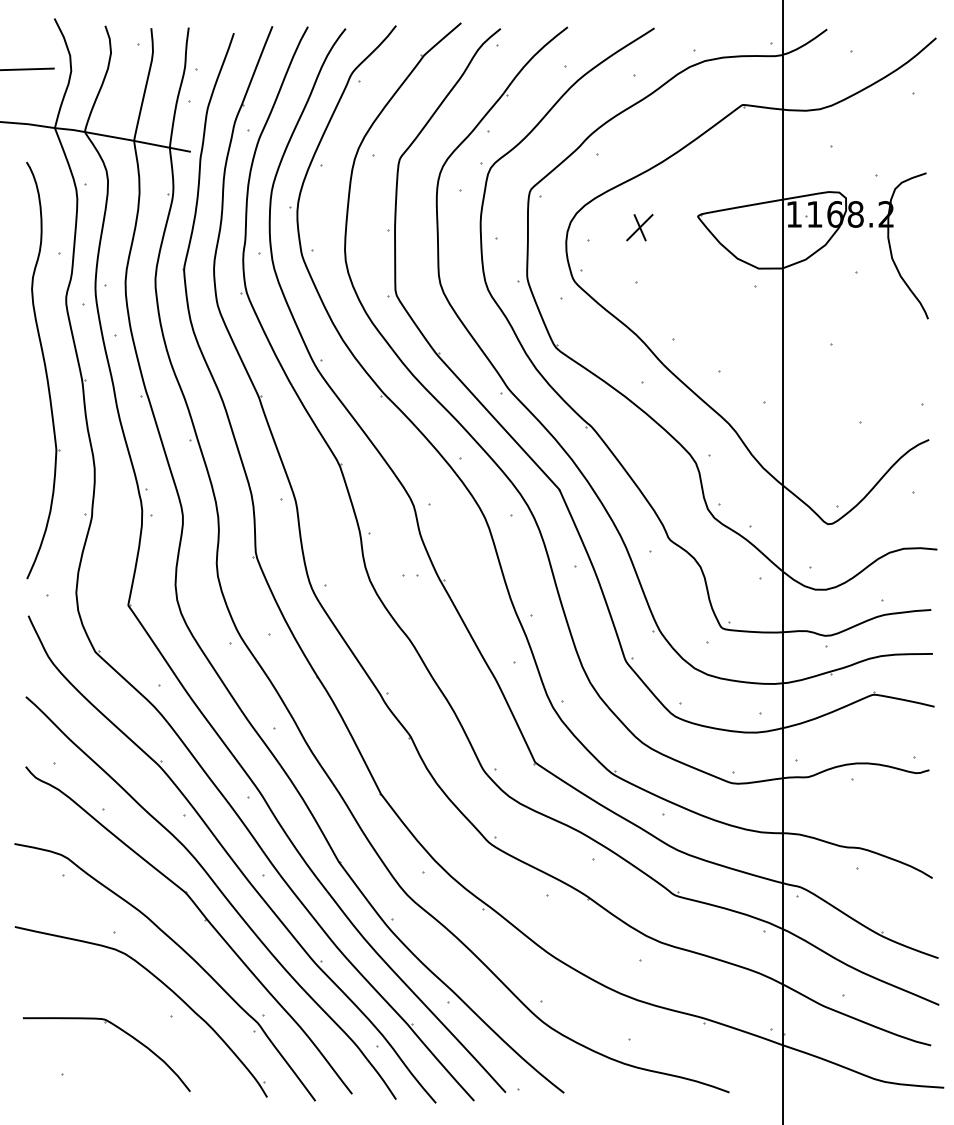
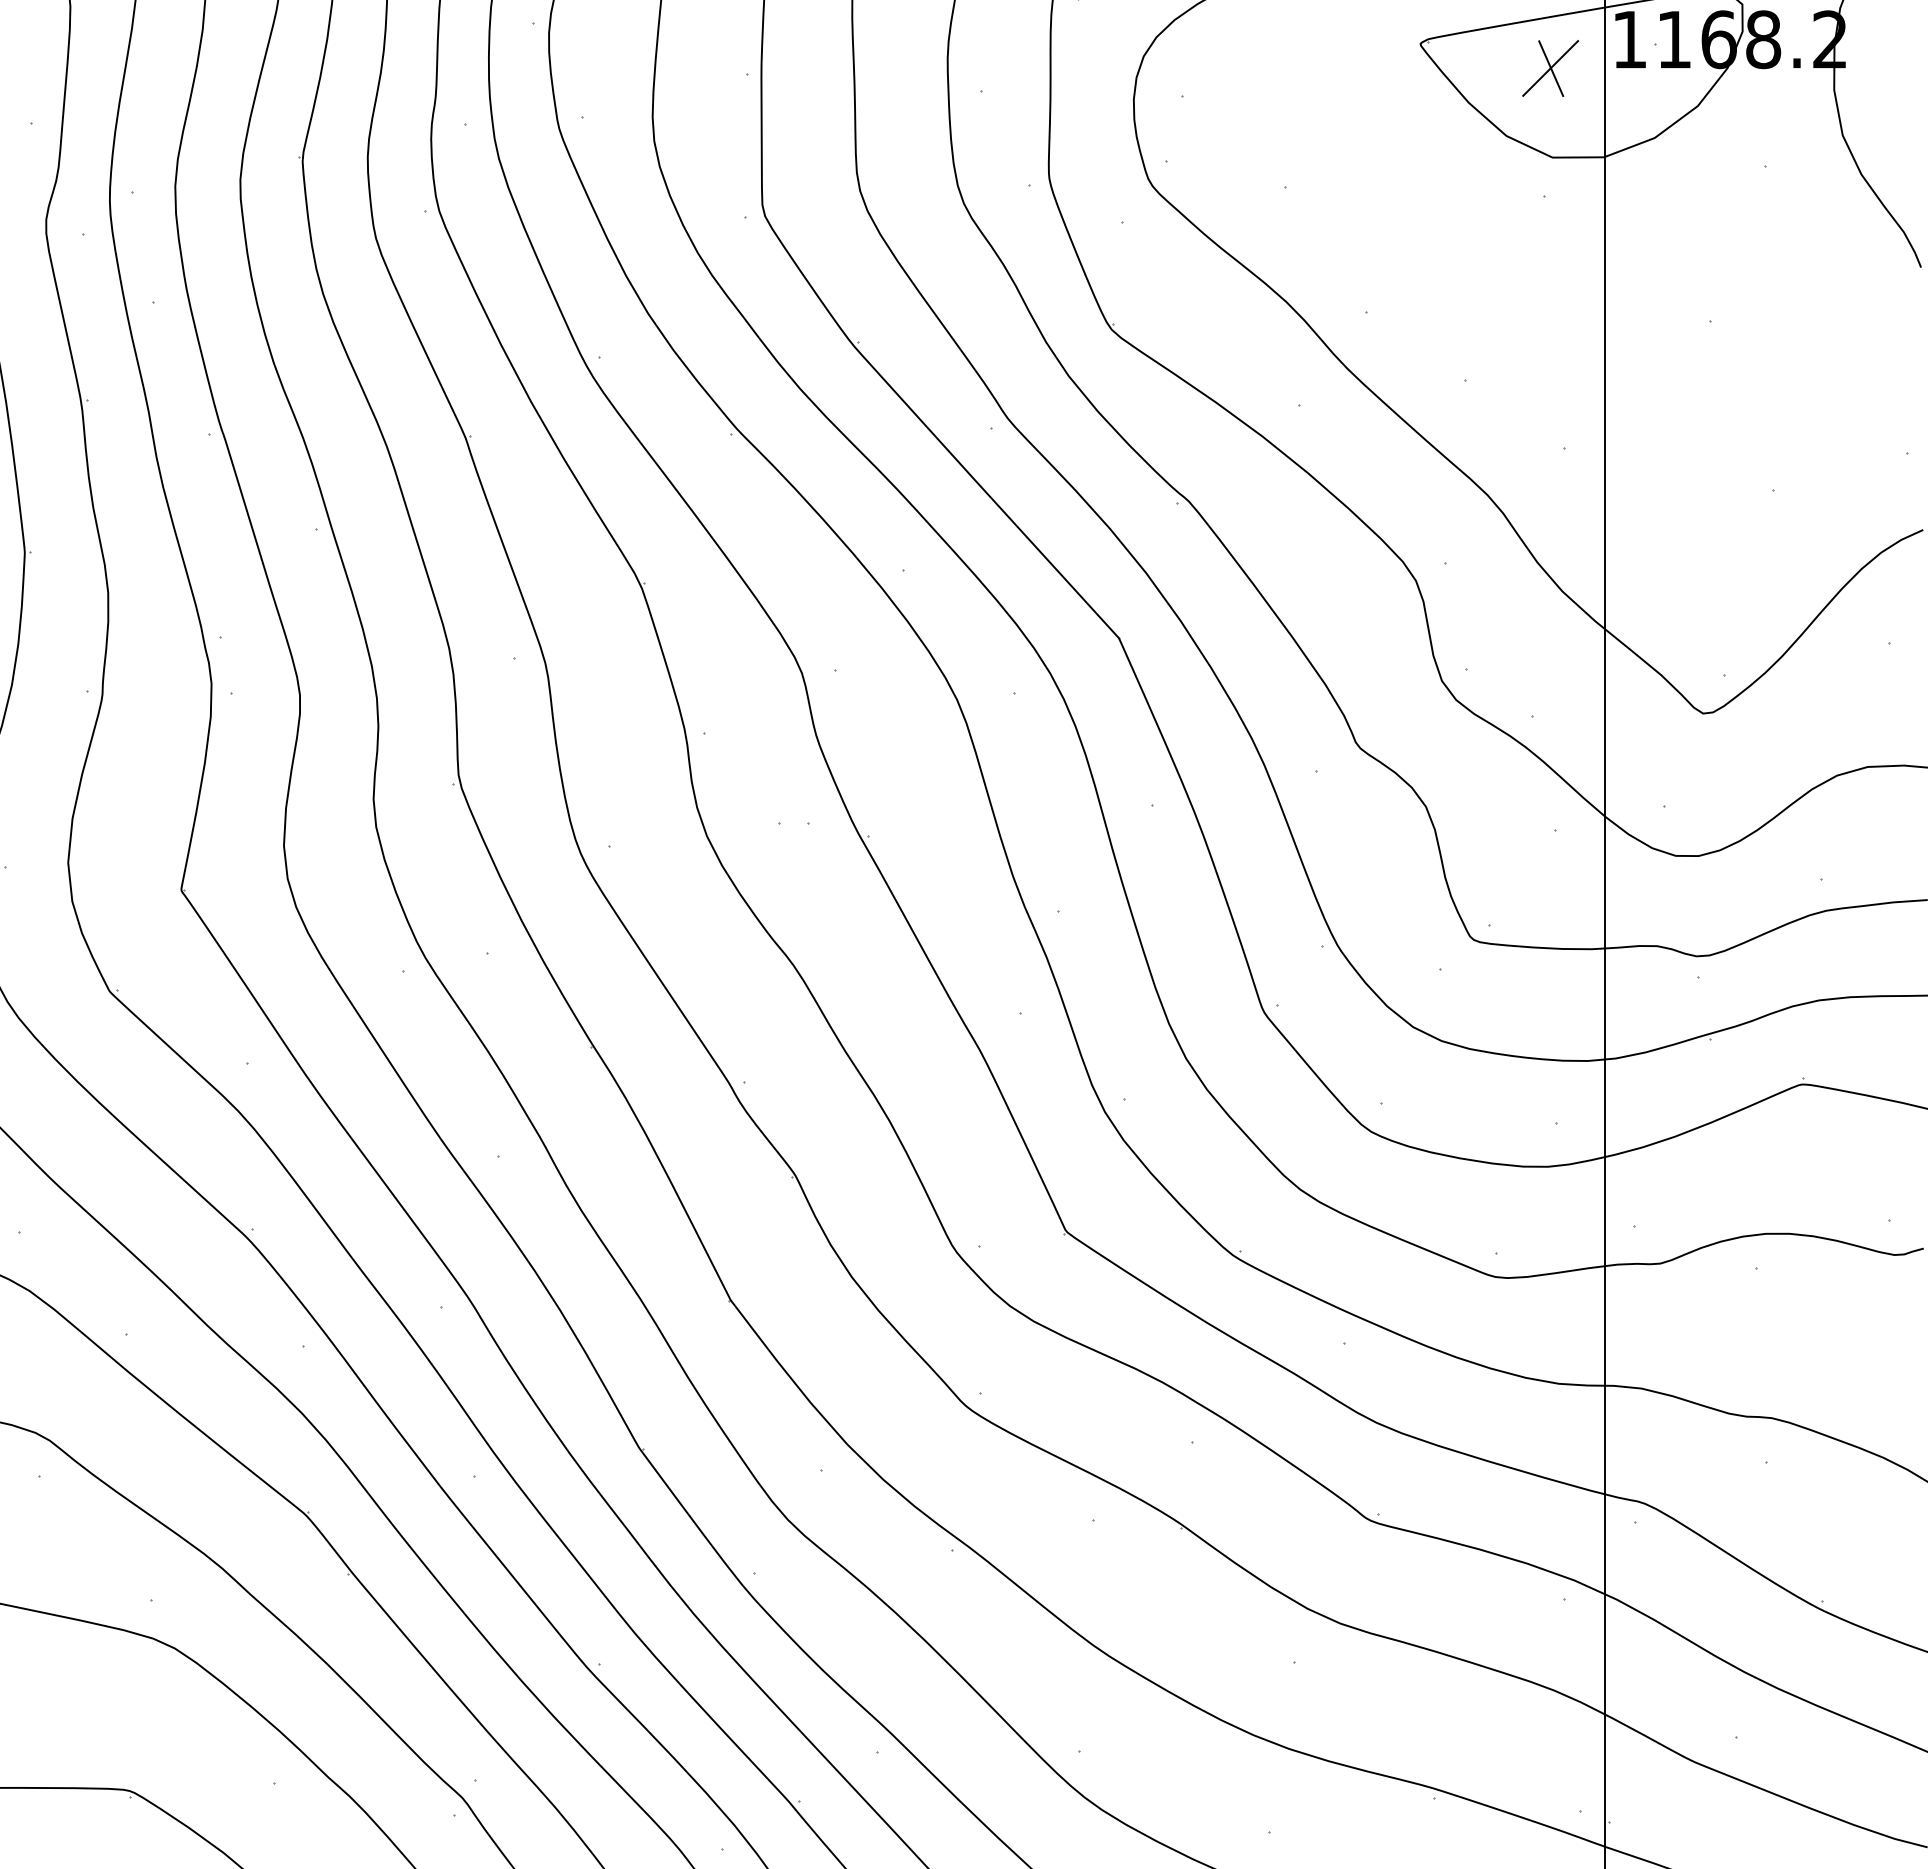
part: (639, 227) -> (1549, 68), moved

